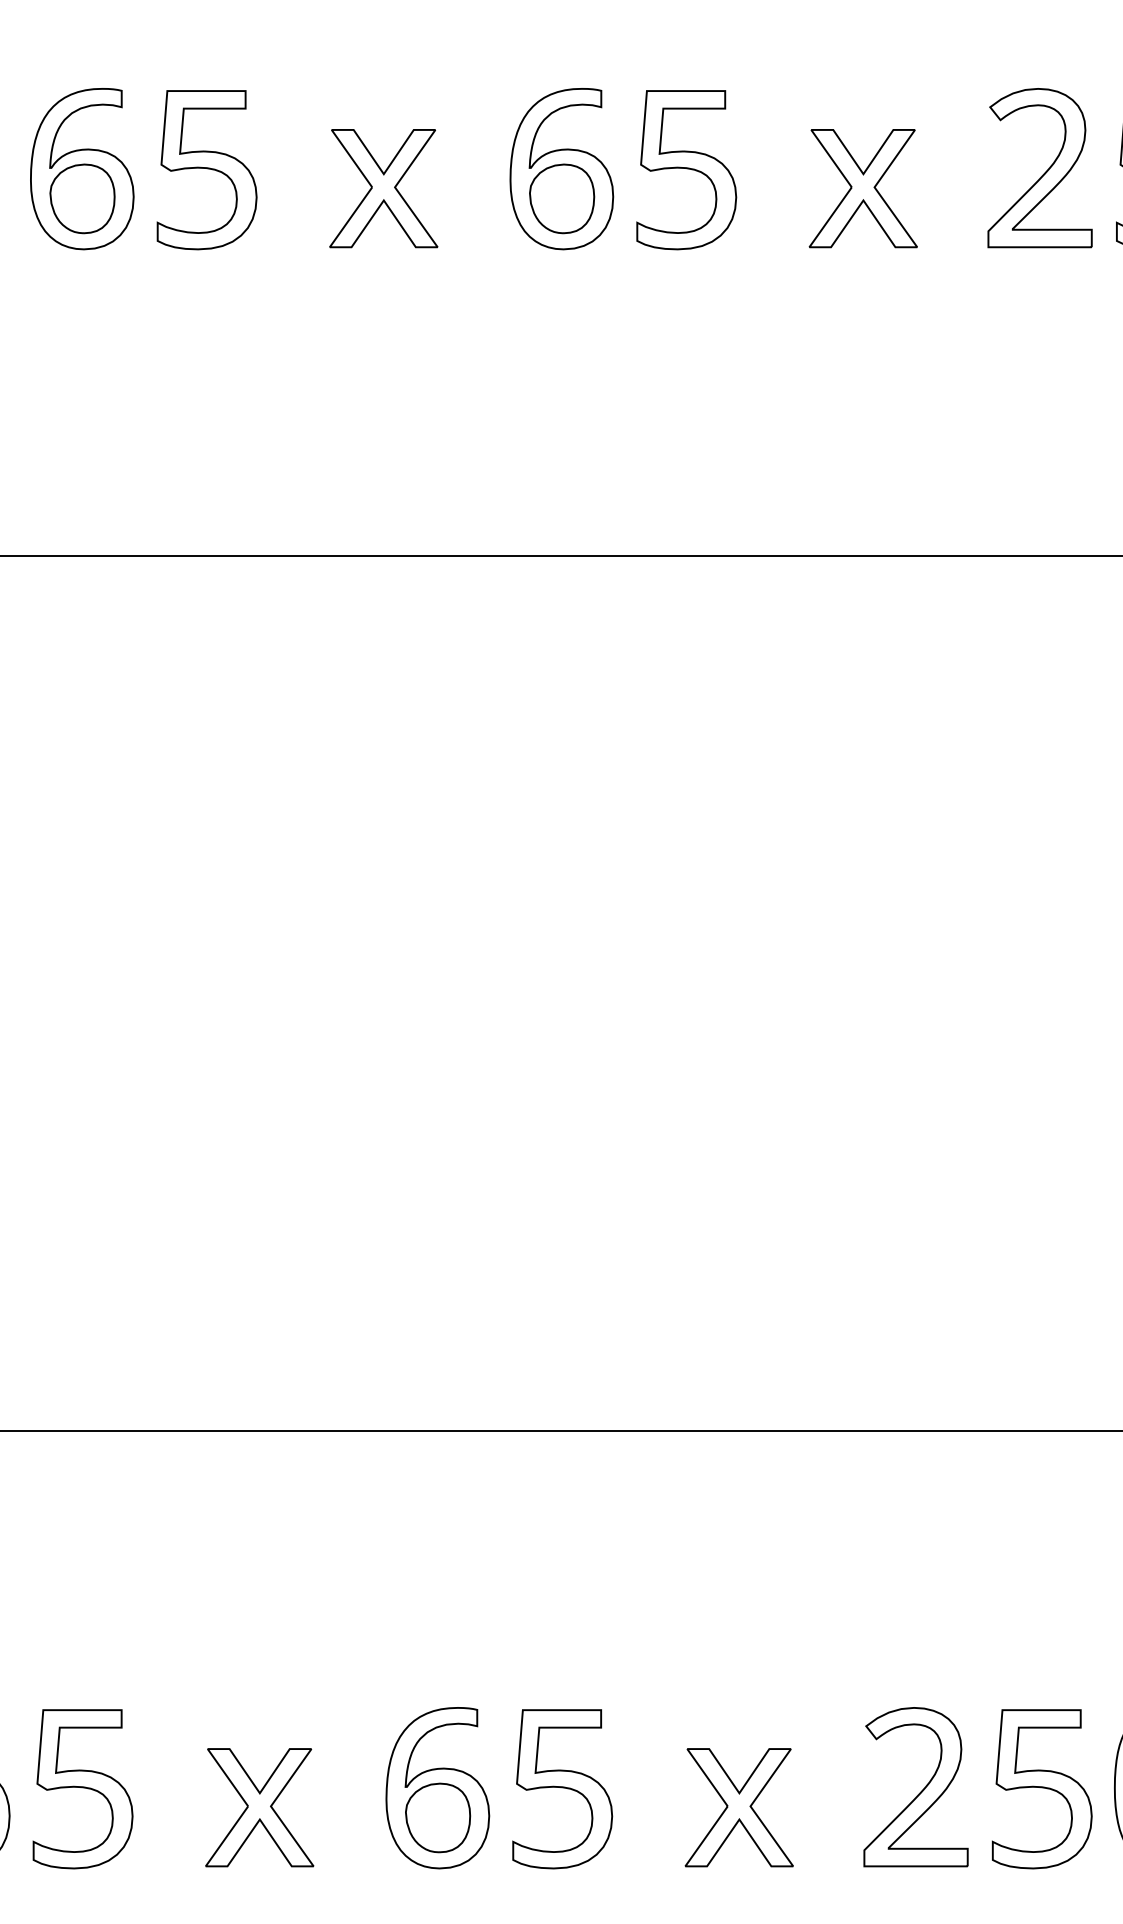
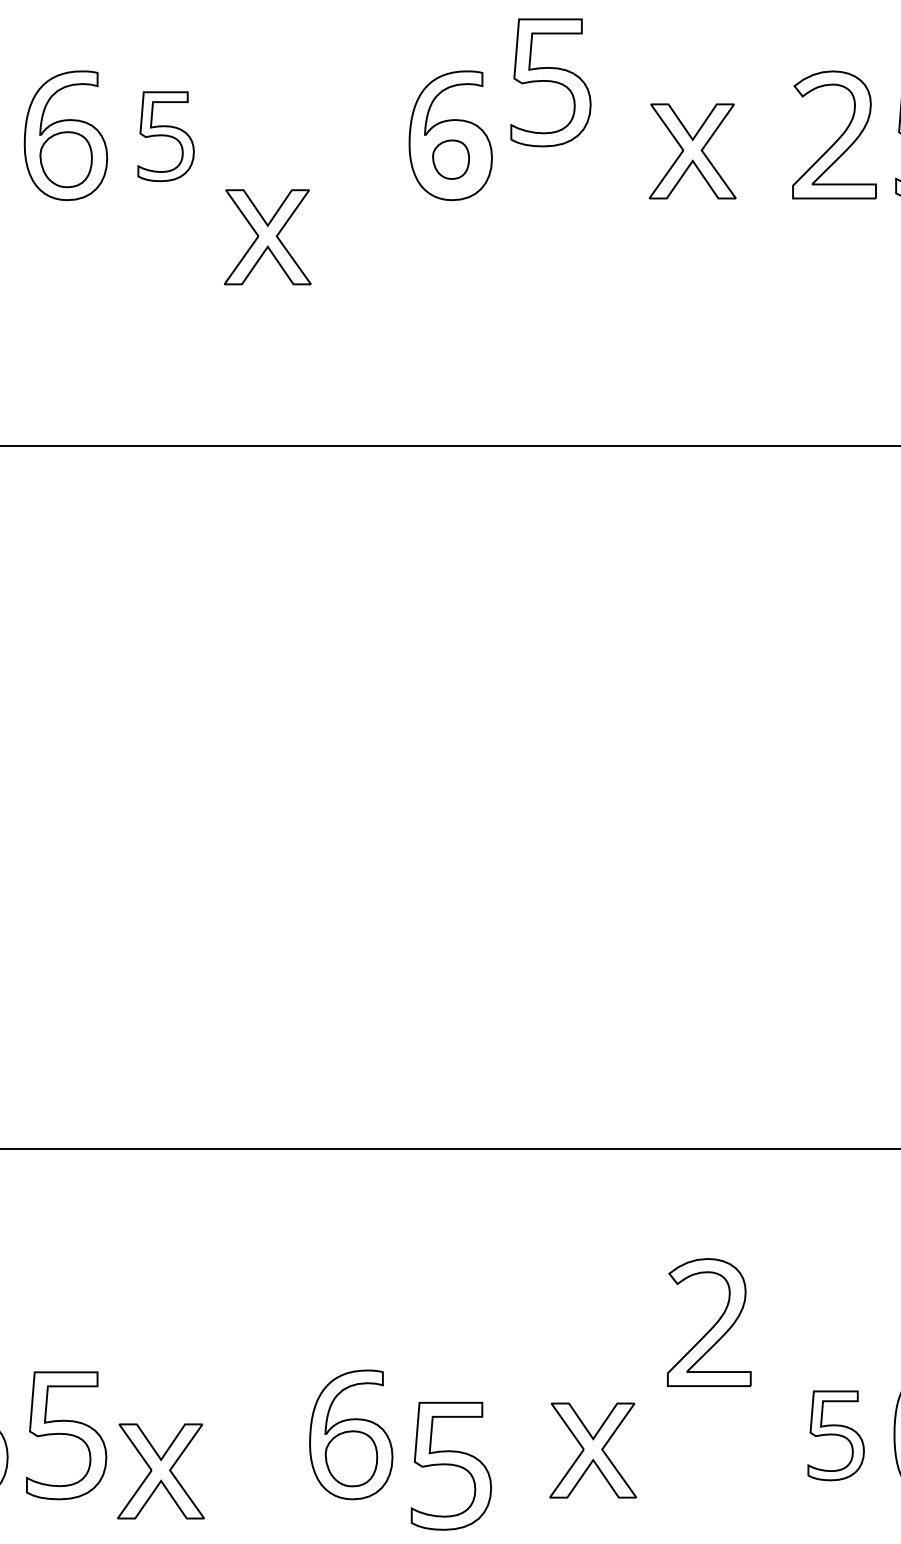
part: (206, 170) -> (165, 136), size x0.7
part: (686, 170) -> (550, 83), moved
part: (383, 188) -> (267, 237), moved
part: (562, 198) -> (451, 159), size x0.7
part: (562, 1789) -> (451, 1466), moved
part: (1041, 1789) -> (835, 1435), size x0.7
part: (920, 1791) -> (712, 1326), moved
part: (259, 1807) -> (160, 1471), moved

